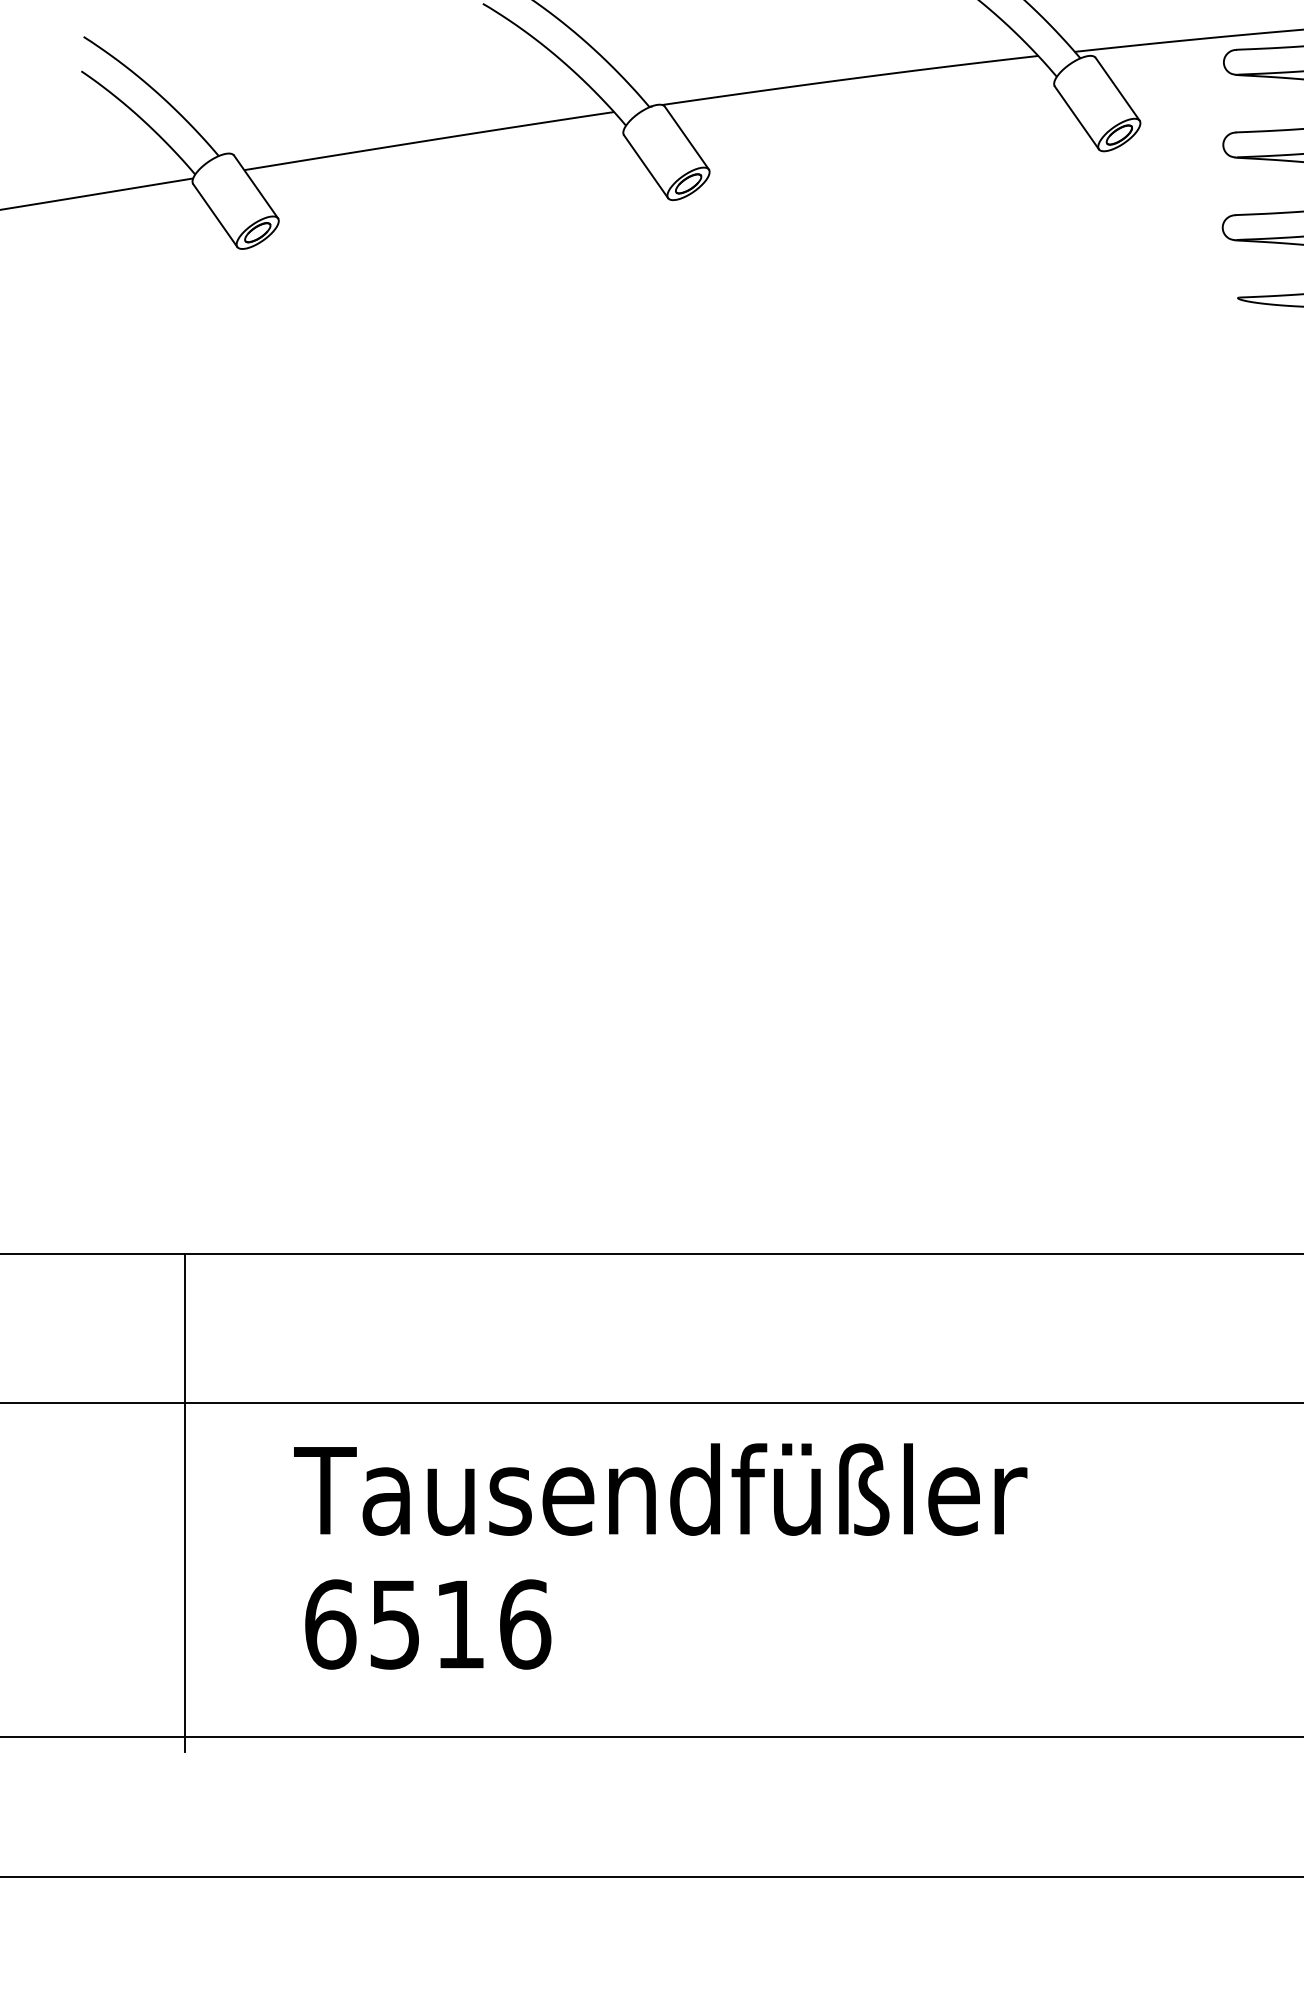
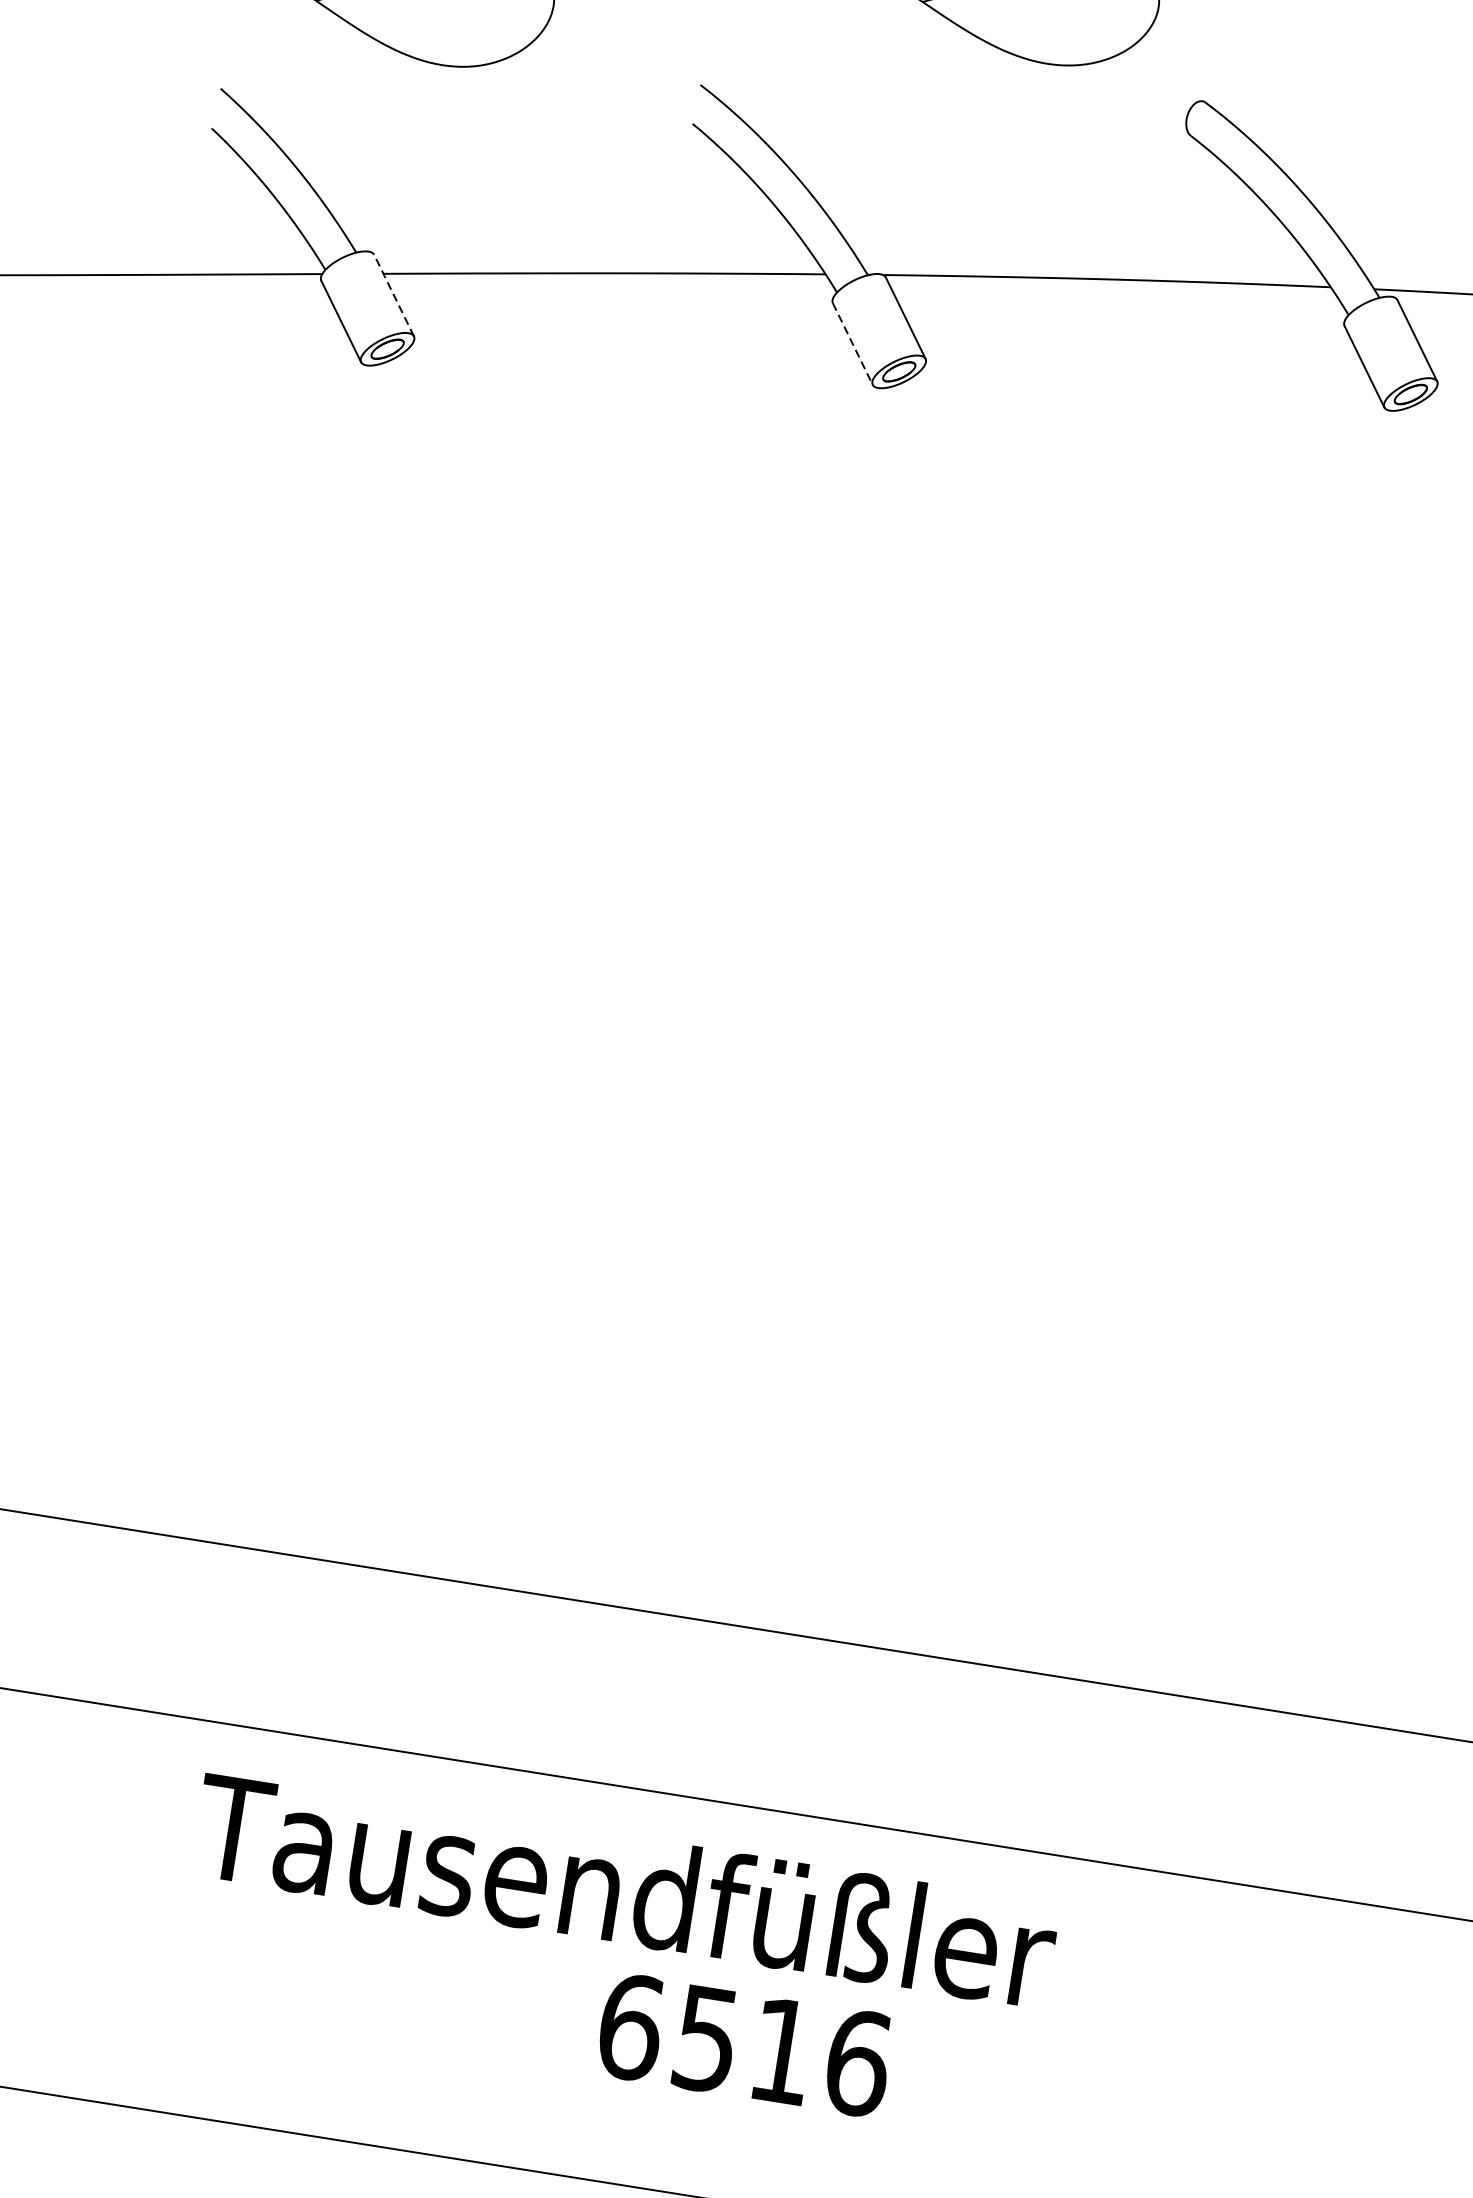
line: (646, 167) -> (853, 345), solid -> dashed
line: (255, 186) -> (393, 294), solid -> dashed
line: (185, 1502) -> (68, 1817), removed
text: (428, 1624) -> (745, 2045), moved

